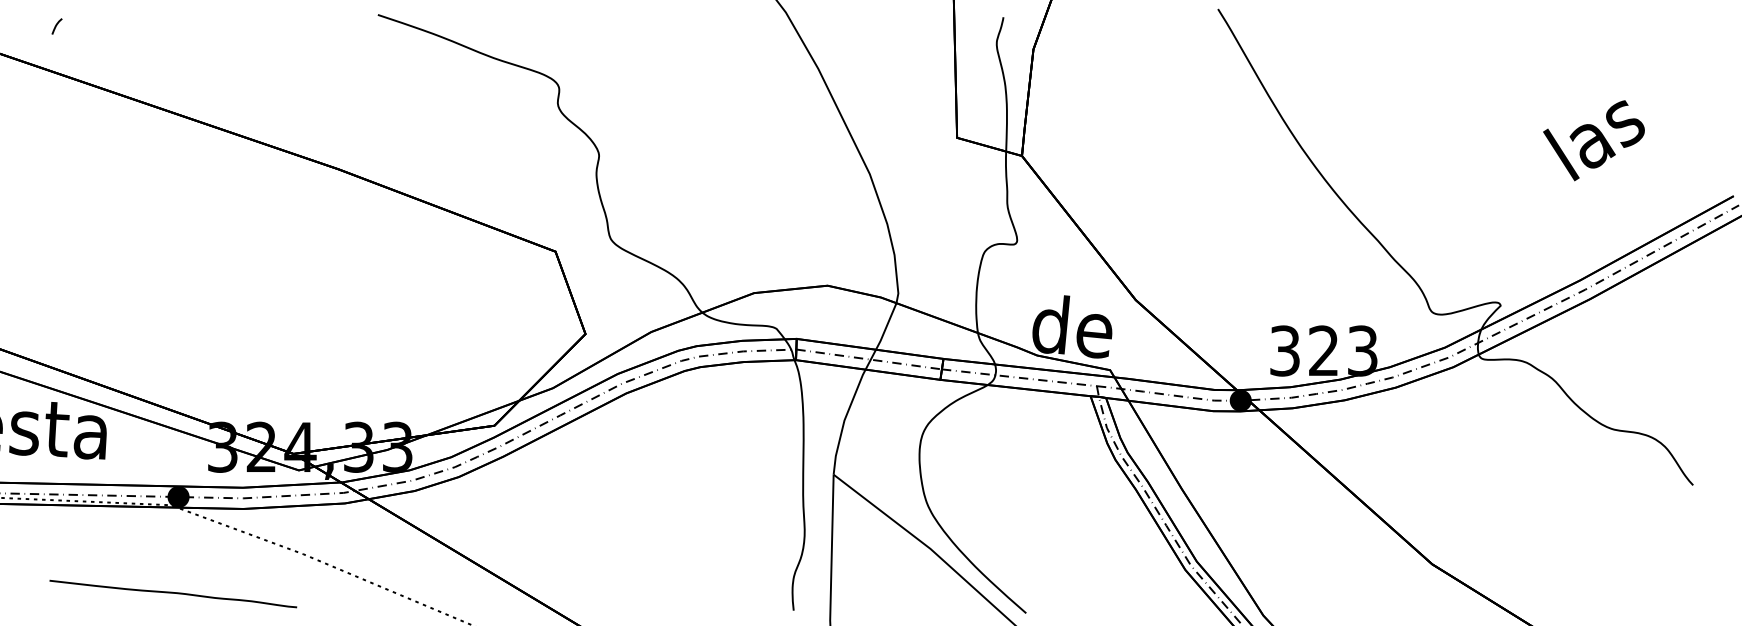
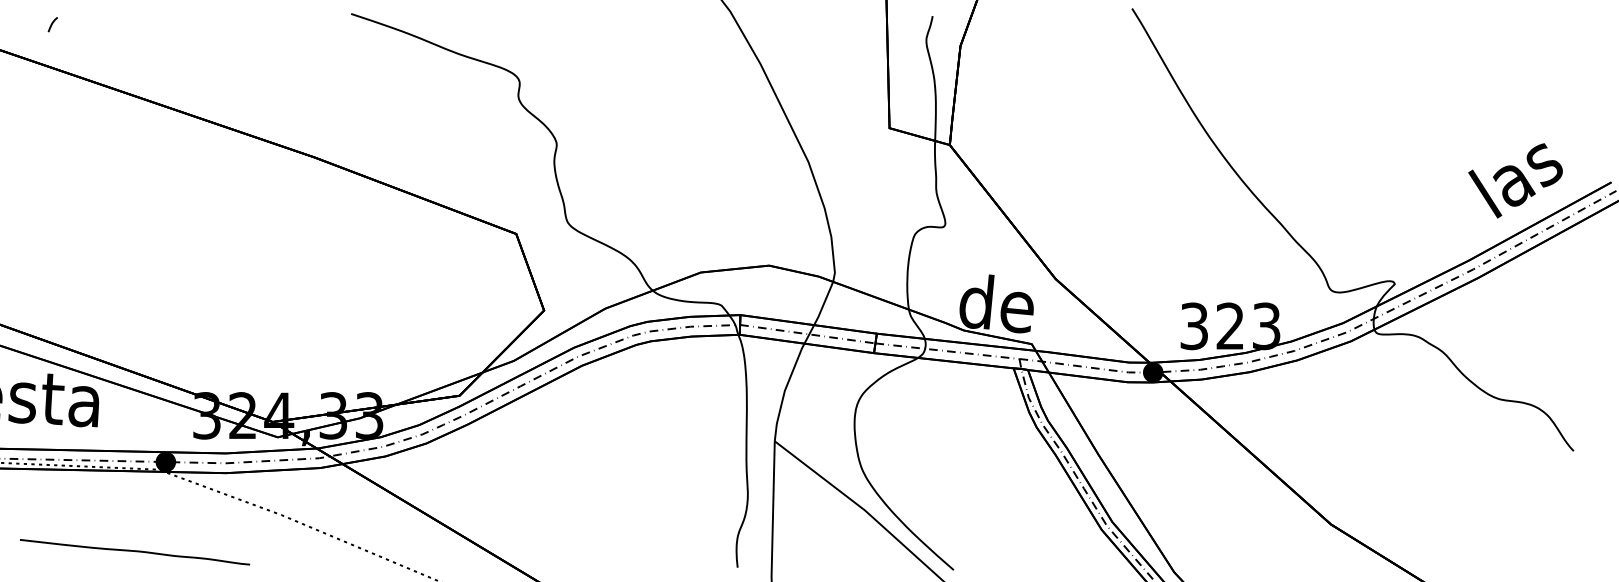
text: (1593, 140) -> (1515, 180), moved
curve: (172, 593) -> (134, 551), moved

